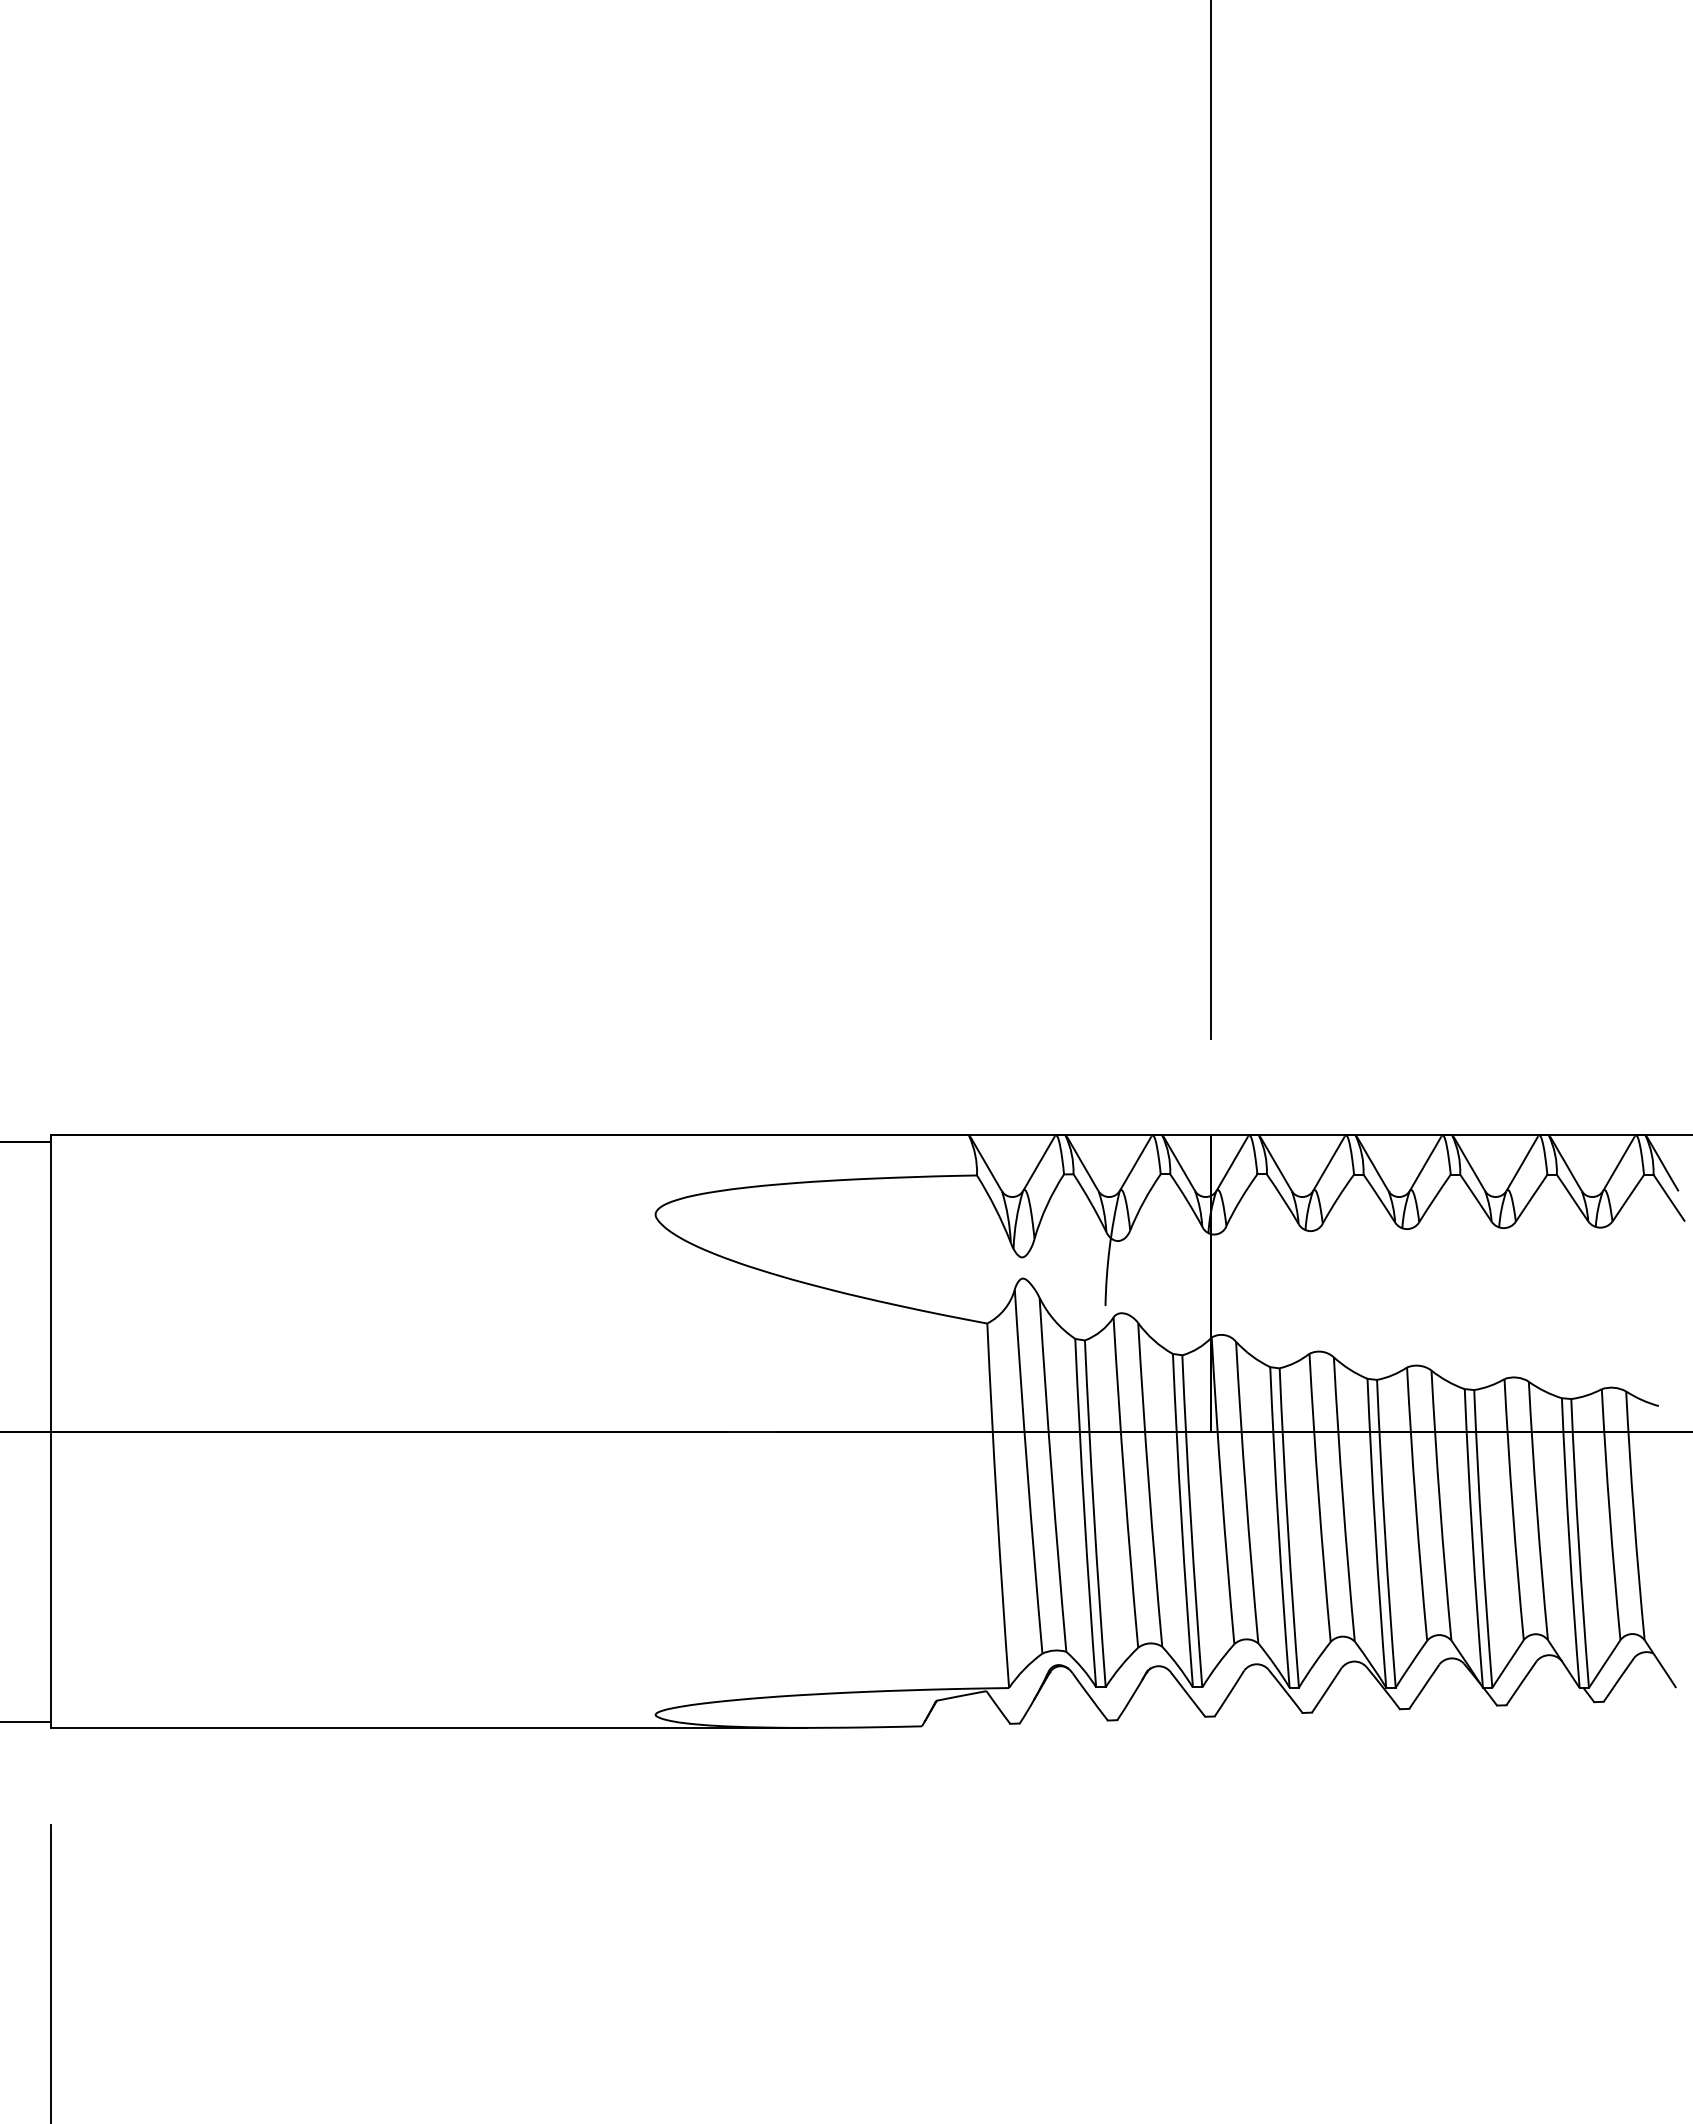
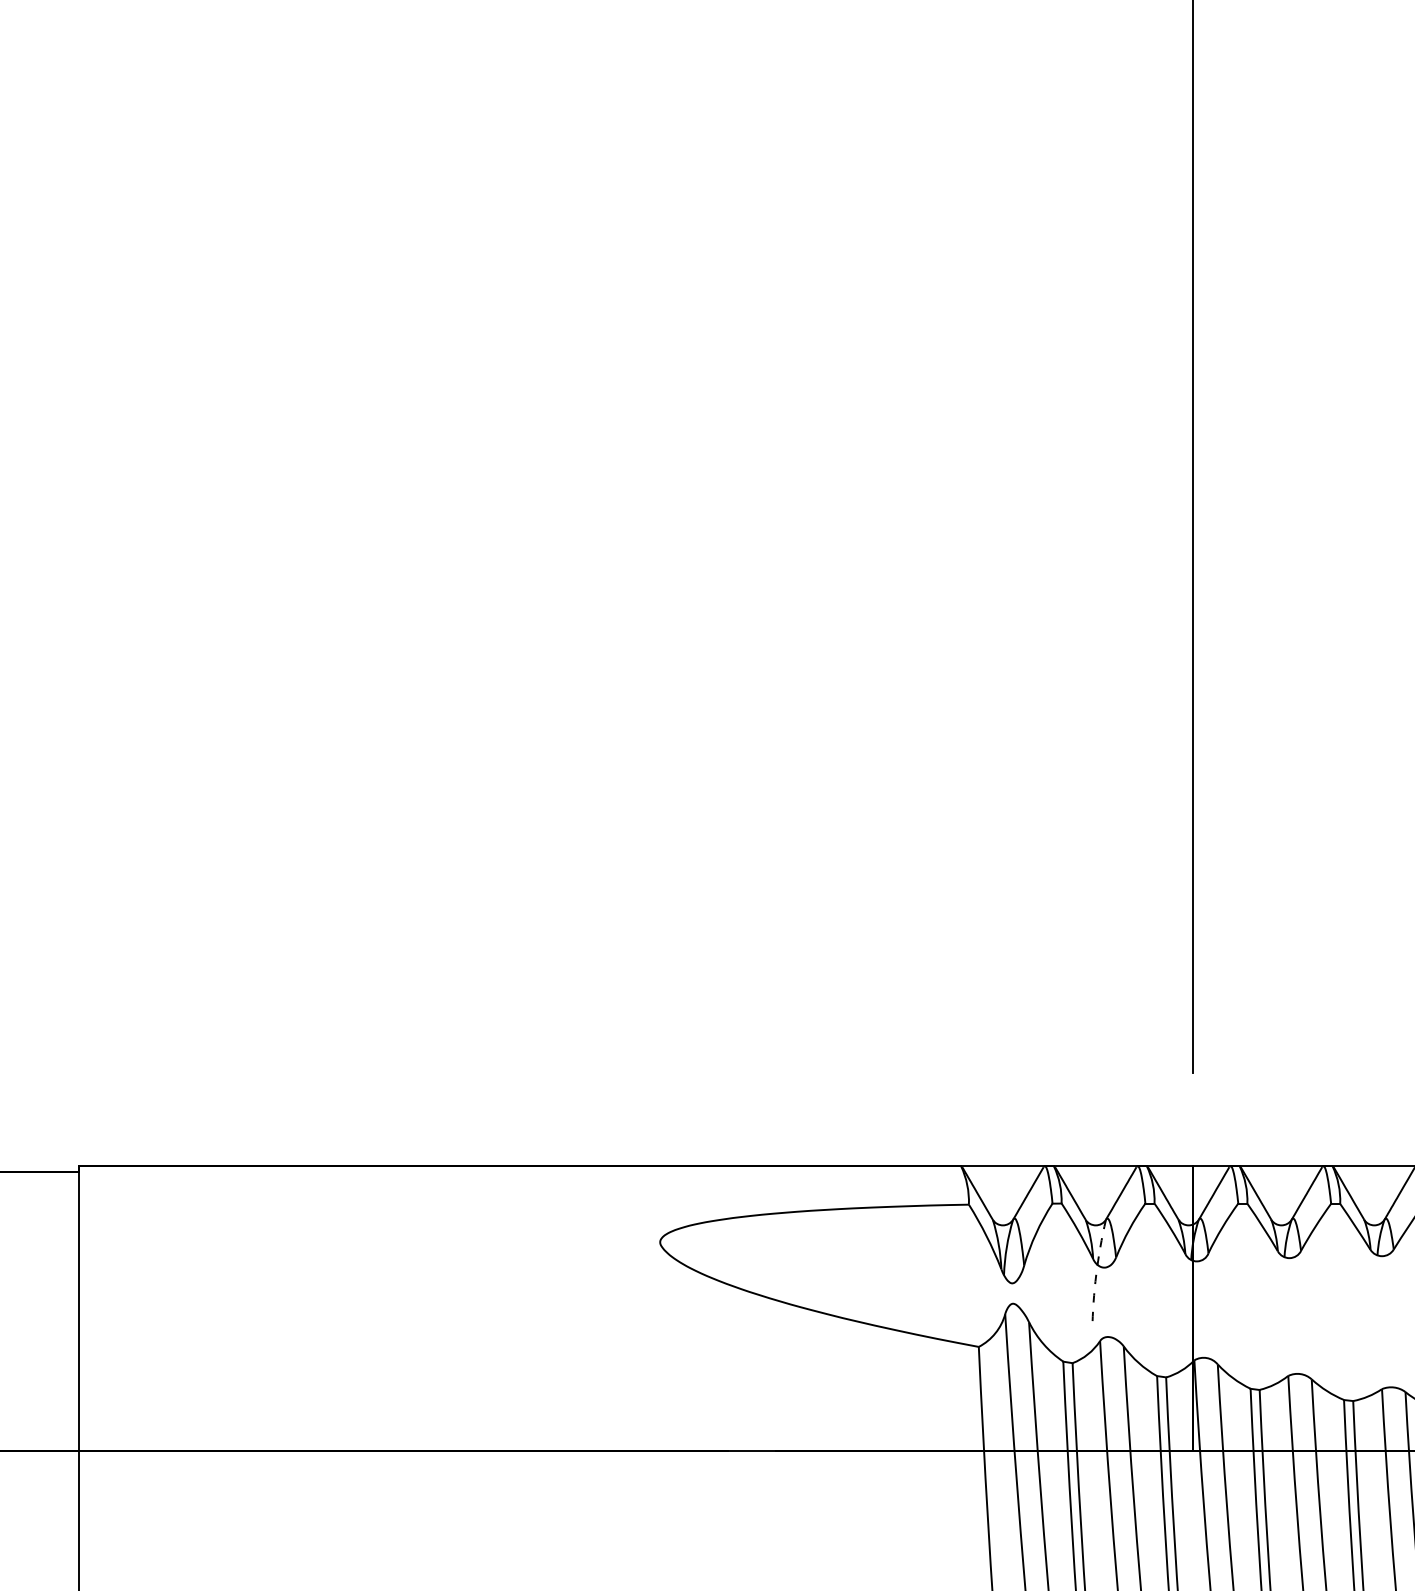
arc: (1109, 1248) -> (1096, 1274), solid -> dashed

